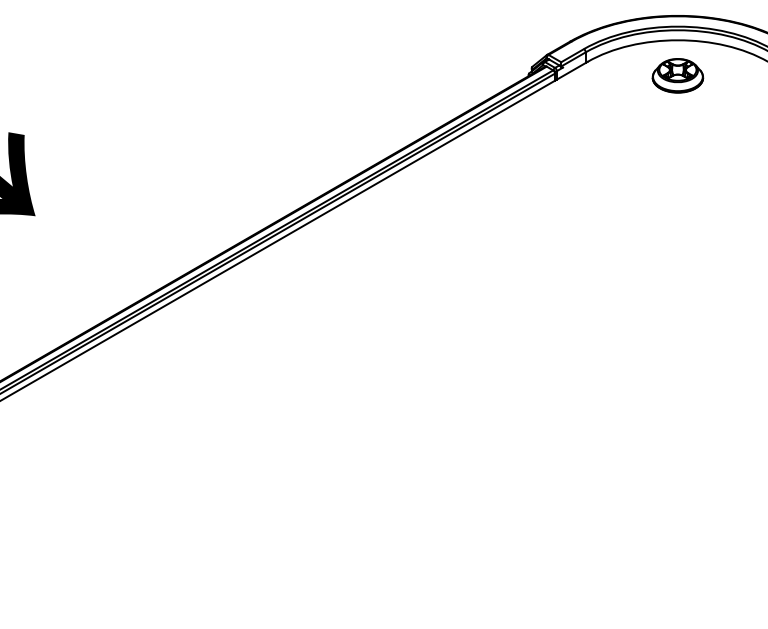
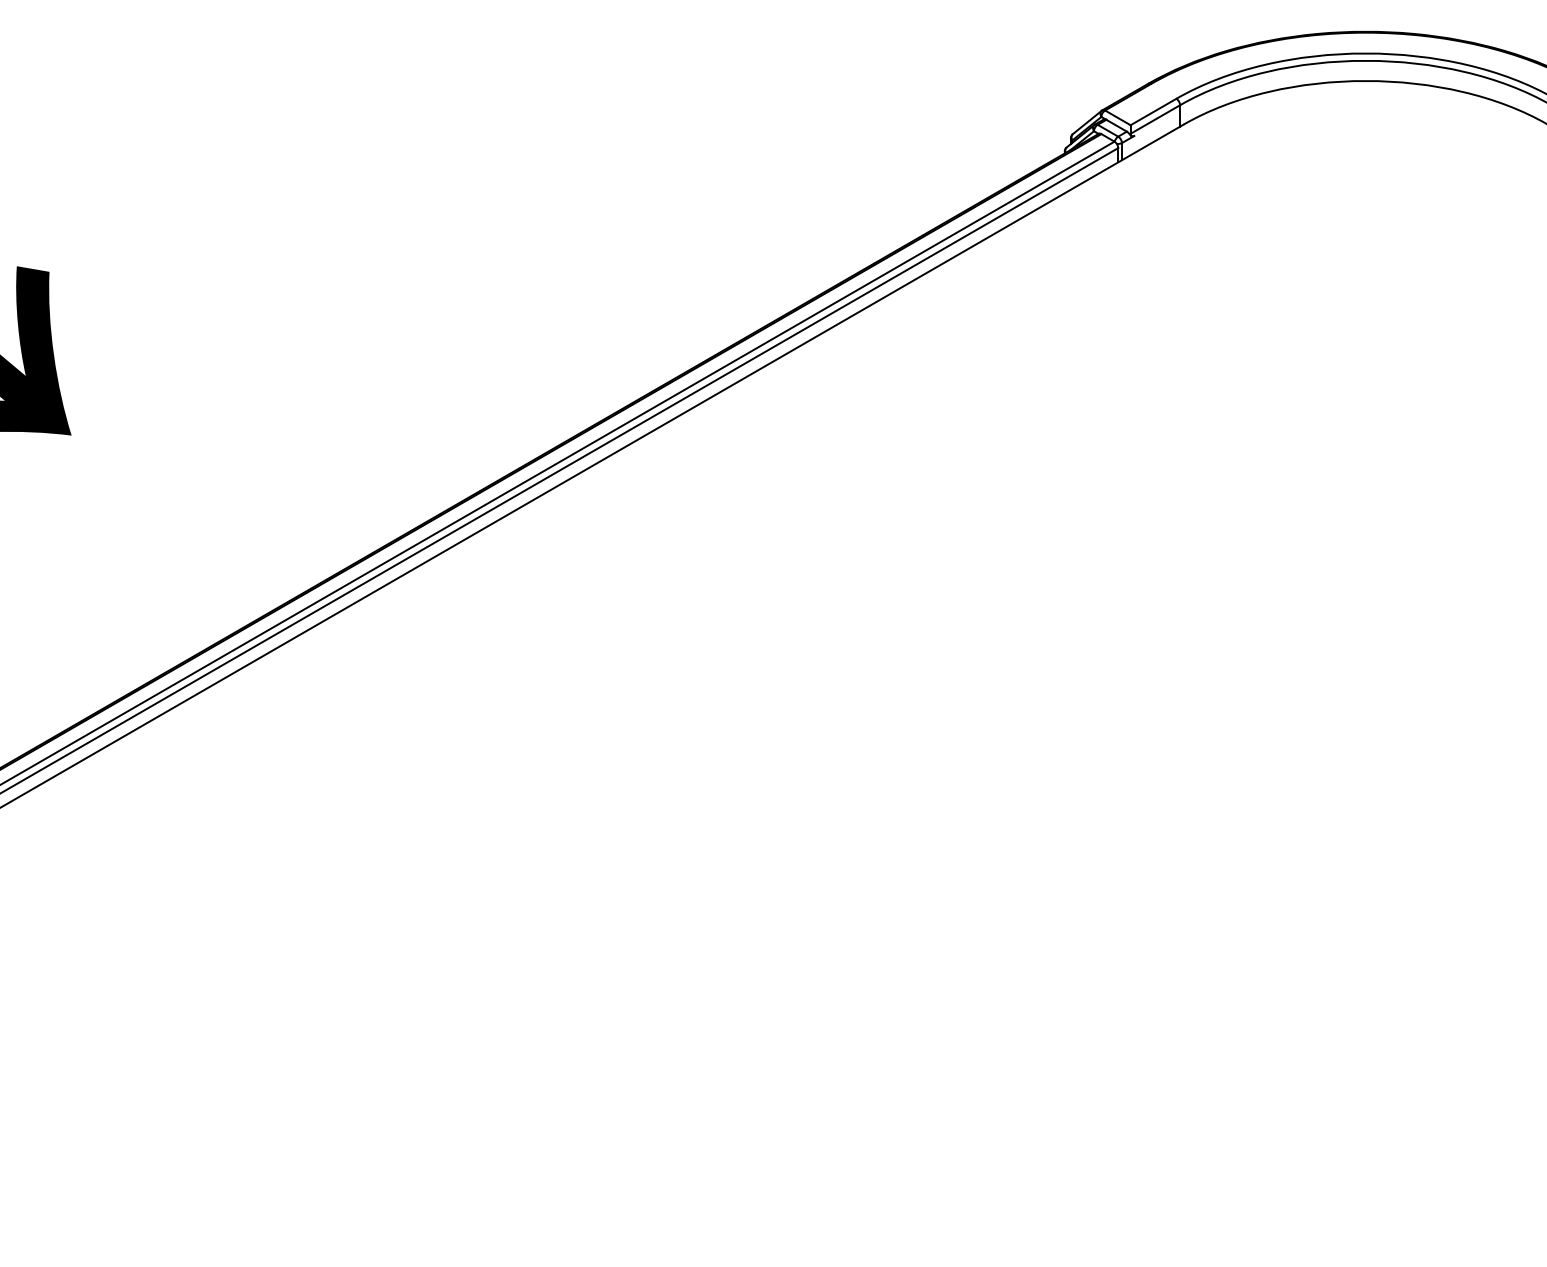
part: (677, 75) -> (1364, 151), removed

